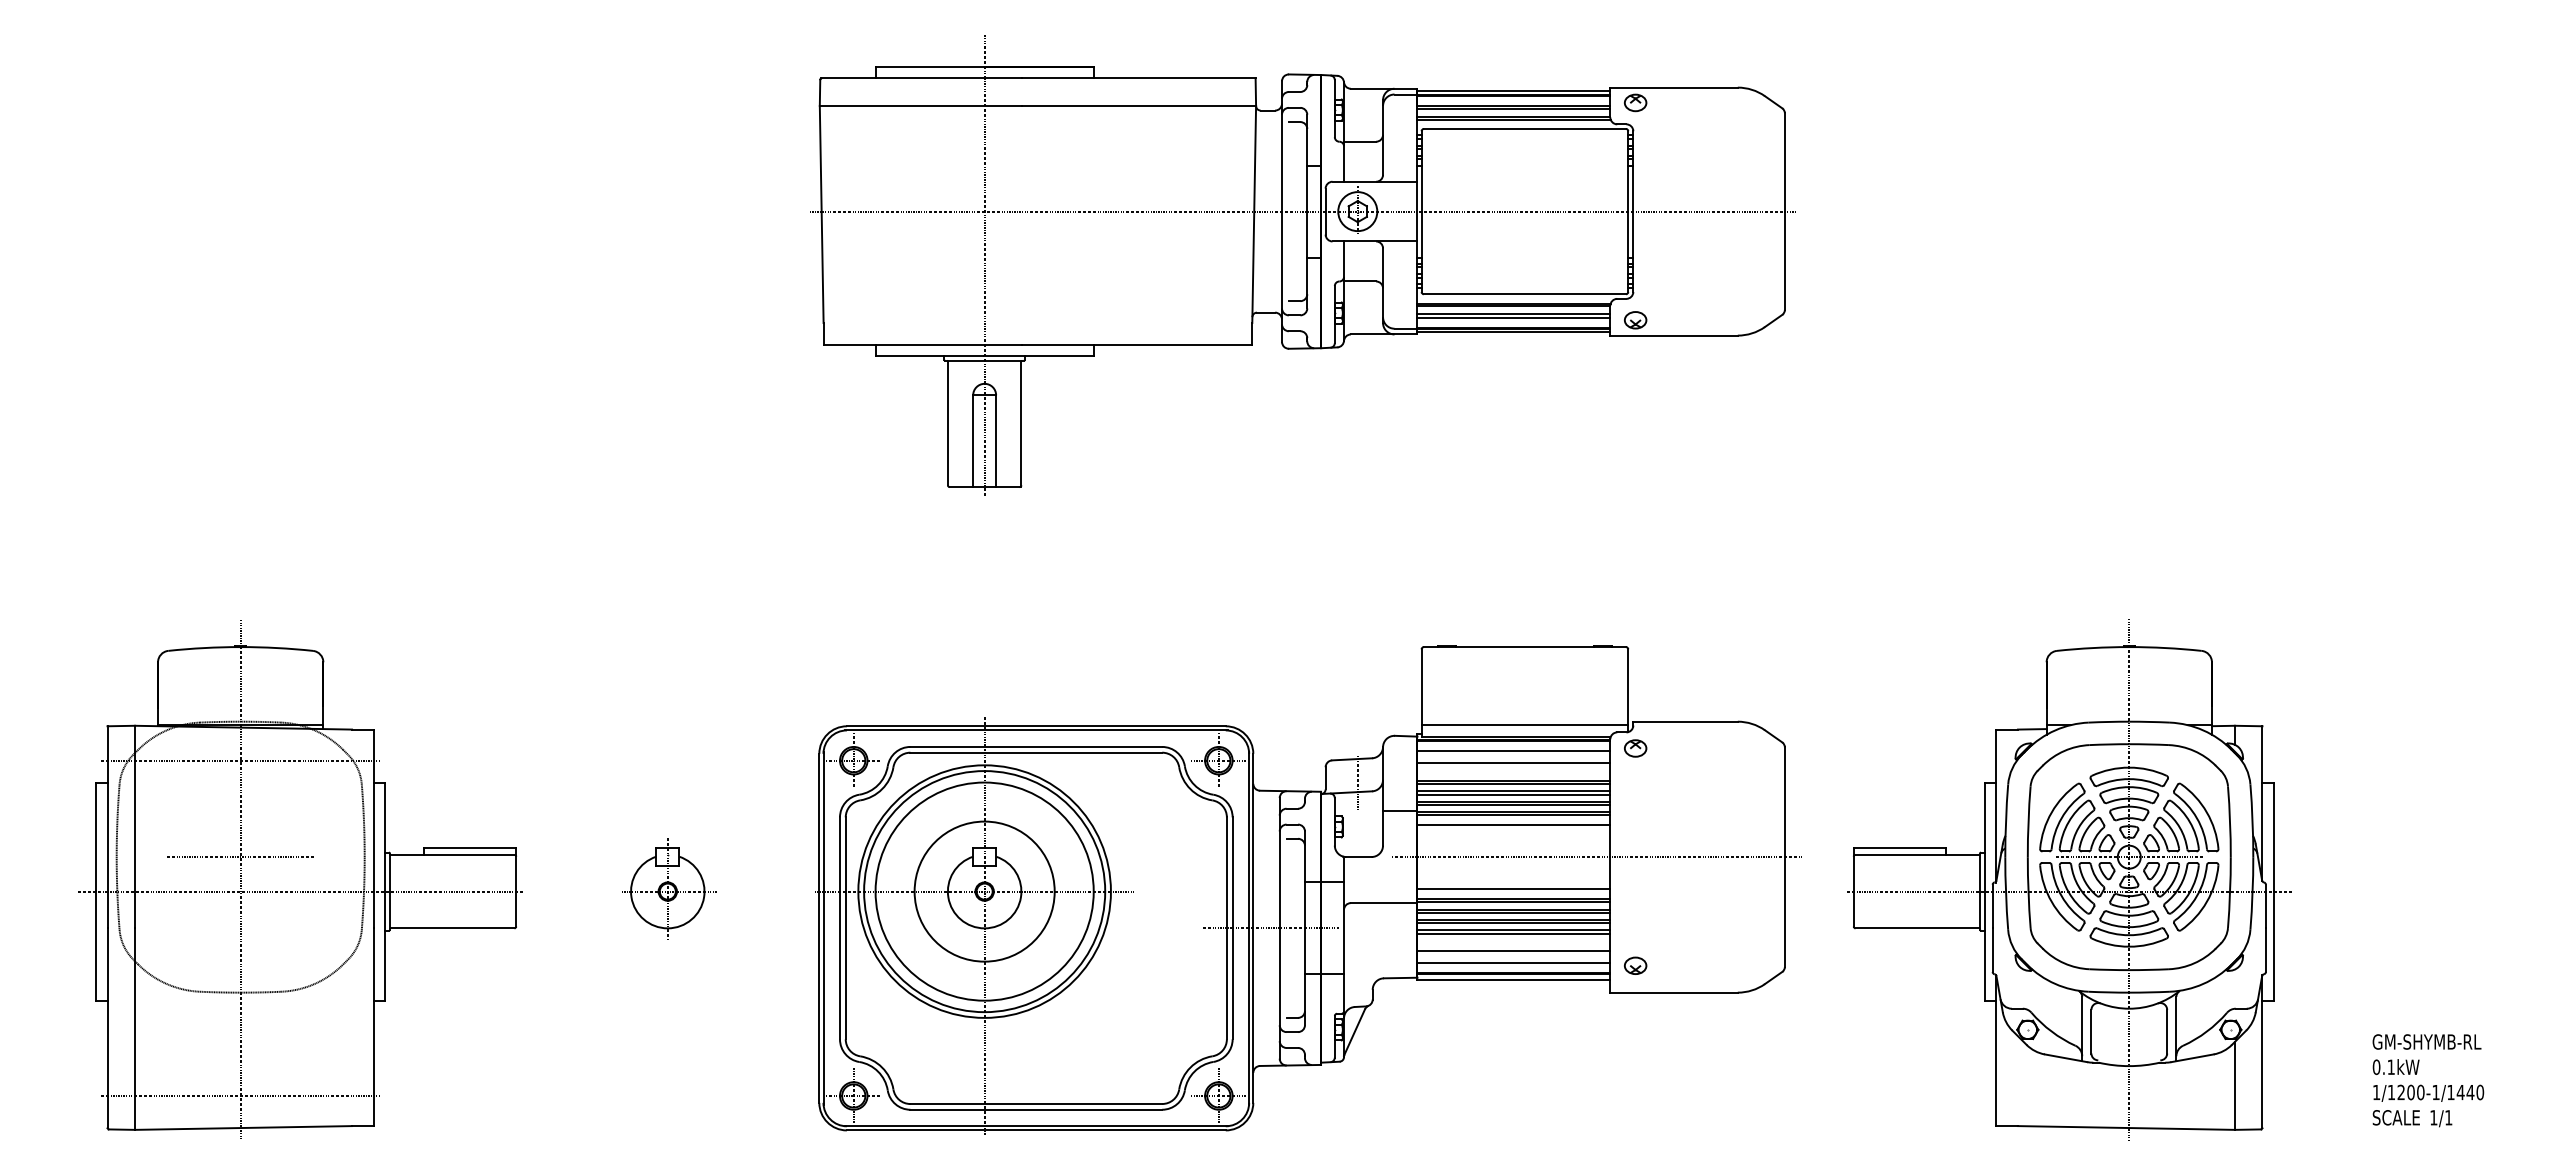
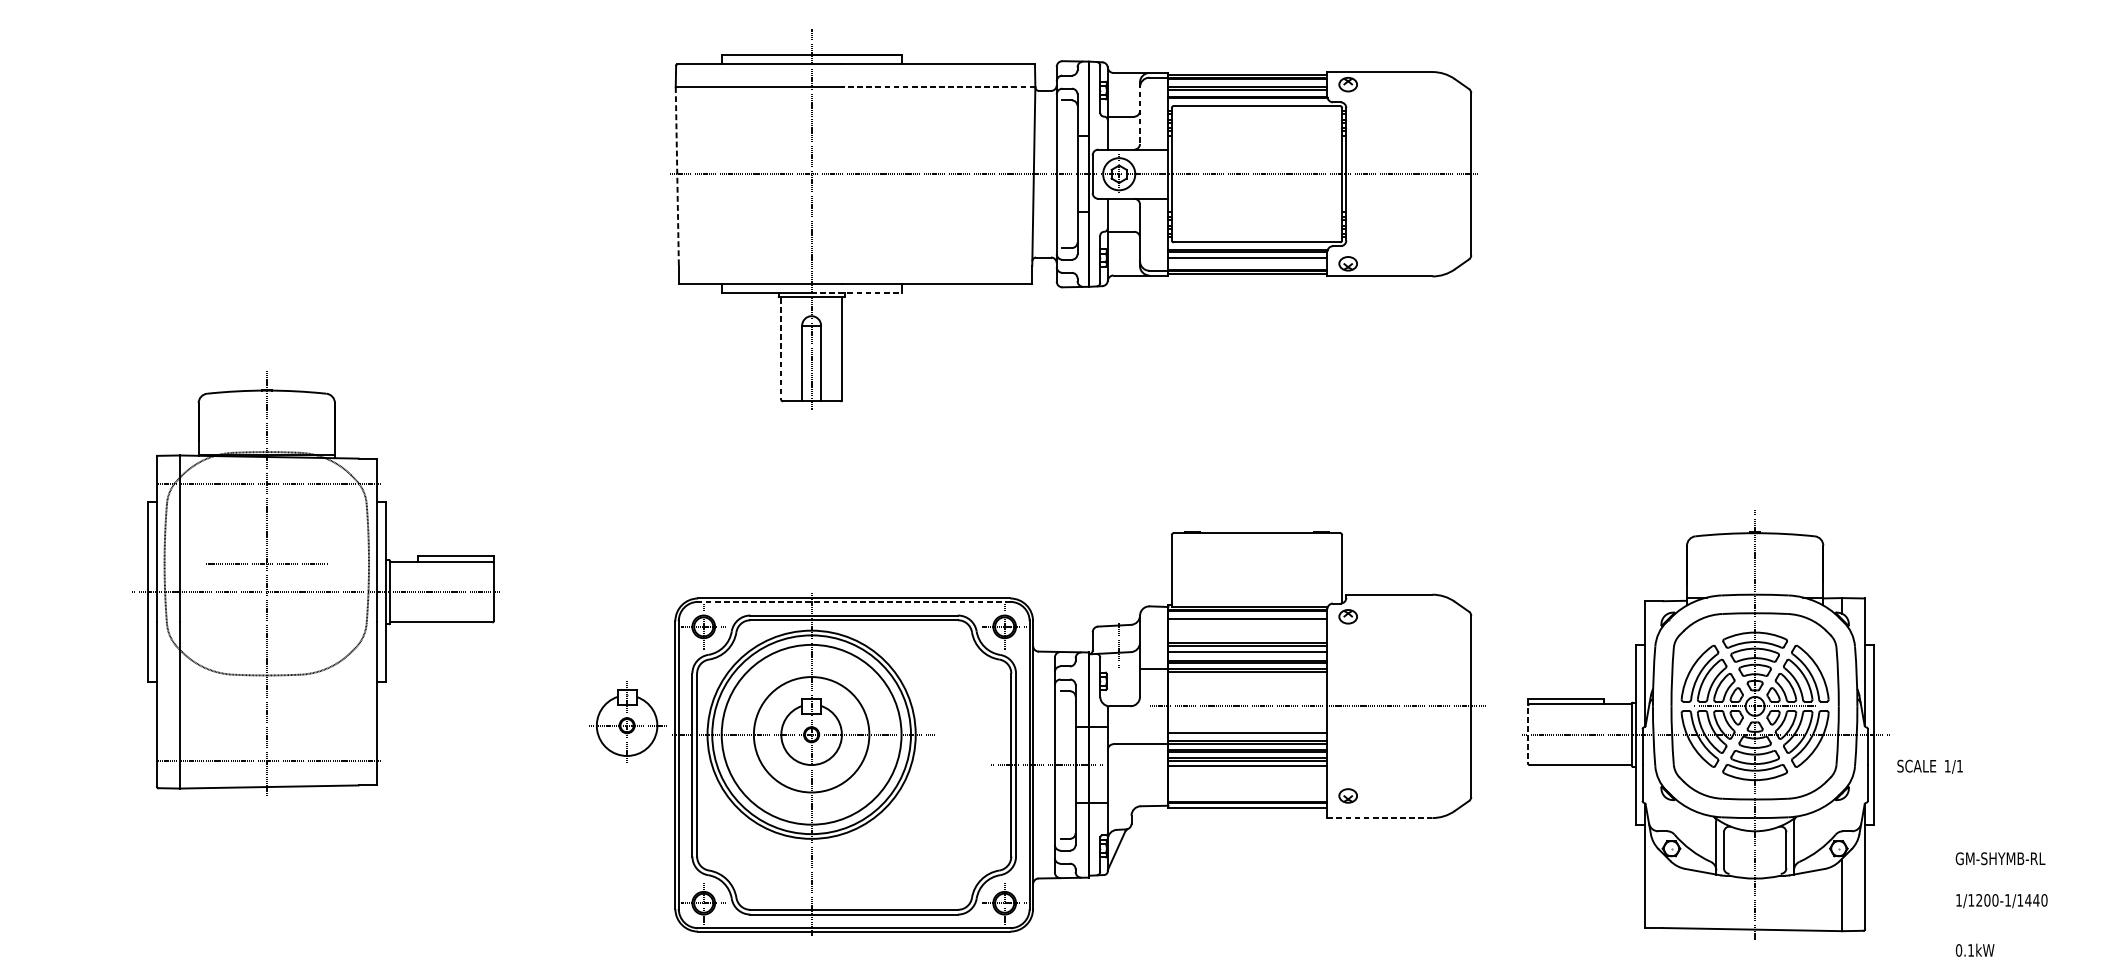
line: (1138, 105) -> (938, 86), solid -> dashed
line: (1383, 138) -> (1140, 113), solid -> dashed
line: (821, 214) -> (677, 176), solid -> dashed
line: (1513, 317) -> (1247, 261), removed
line: (1038, 356) -> (856, 293), solid -> dashed
line: (947, 423) -> (781, 348), solid -> dashed
line: (1524, 725) -> (1256, 597), removed
line: (1036, 730) -> (854, 601), solid -> dashed
line: (1513, 762) -> (1247, 628), removed
line: (1513, 794) -> (1247, 654), removed
line: (1513, 825) -> (1247, 680), removed
part: (300, 879) -> (316, 582), moved
line: (1853, 887) -> (1527, 731), solid -> dashed
part: (669, 888) -> (628, 723), moved
line: (1513, 933) -> (1247, 769), removed
line: (1513, 951) -> (1247, 784), removed
line: (1513, 963) -> (1247, 794), removed
line: (1674, 992) -> (1380, 817), solid -> dashed
text: (2395, 1066) -> (1974, 949), moved
text: (2412, 1118) -> (1930, 766), moved

